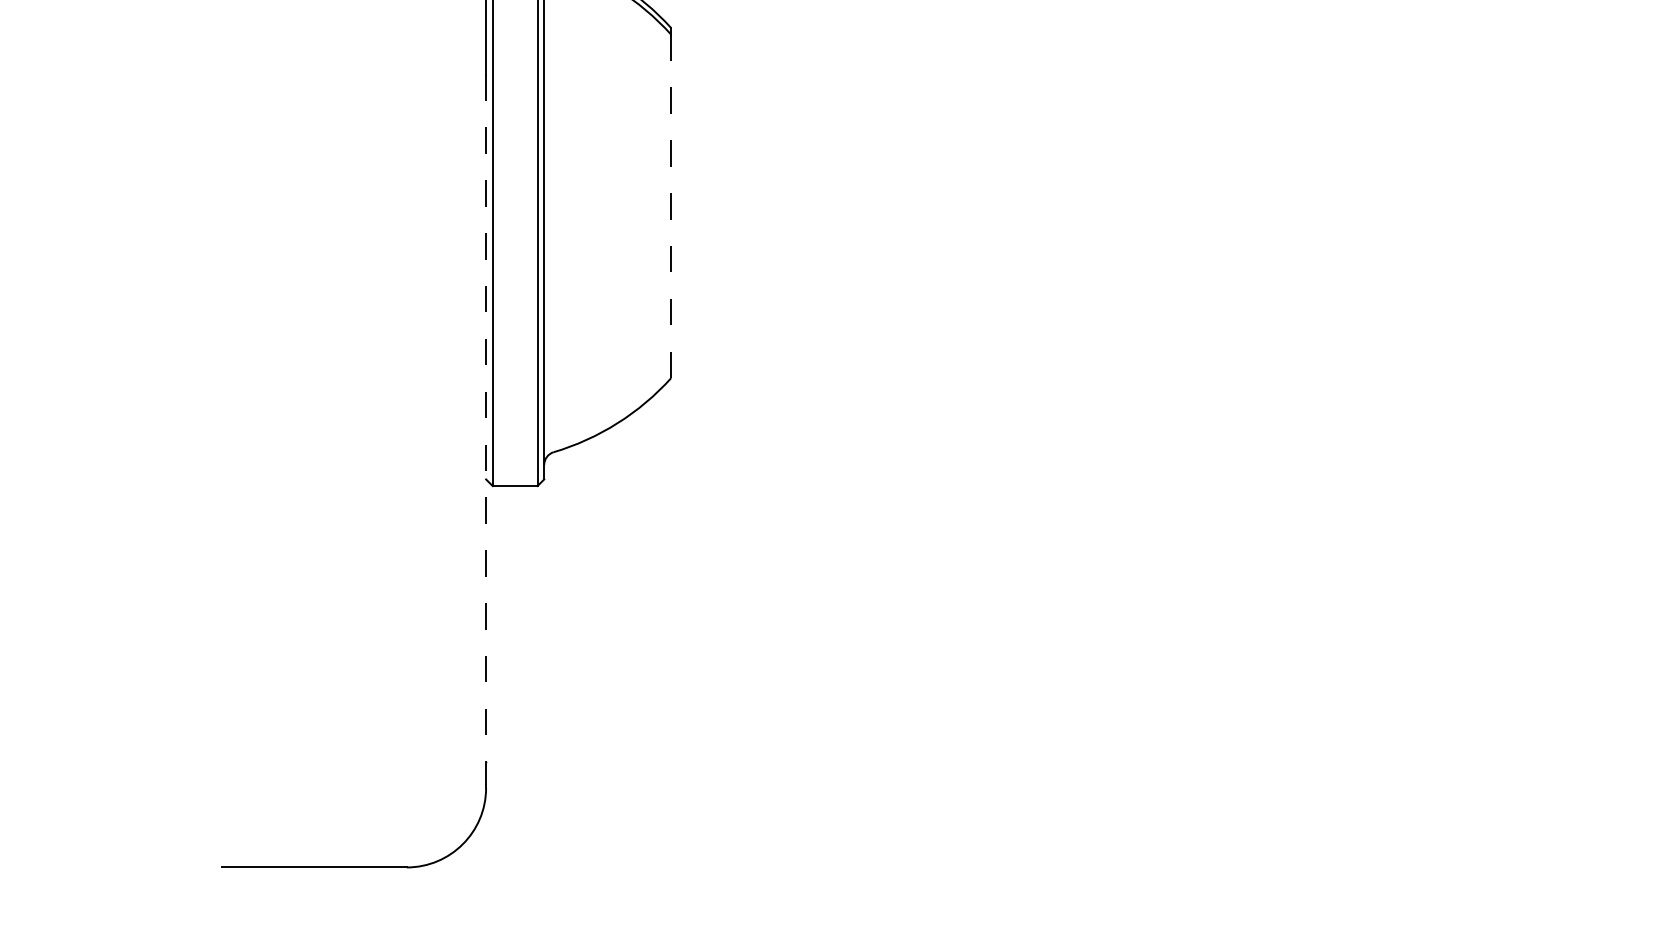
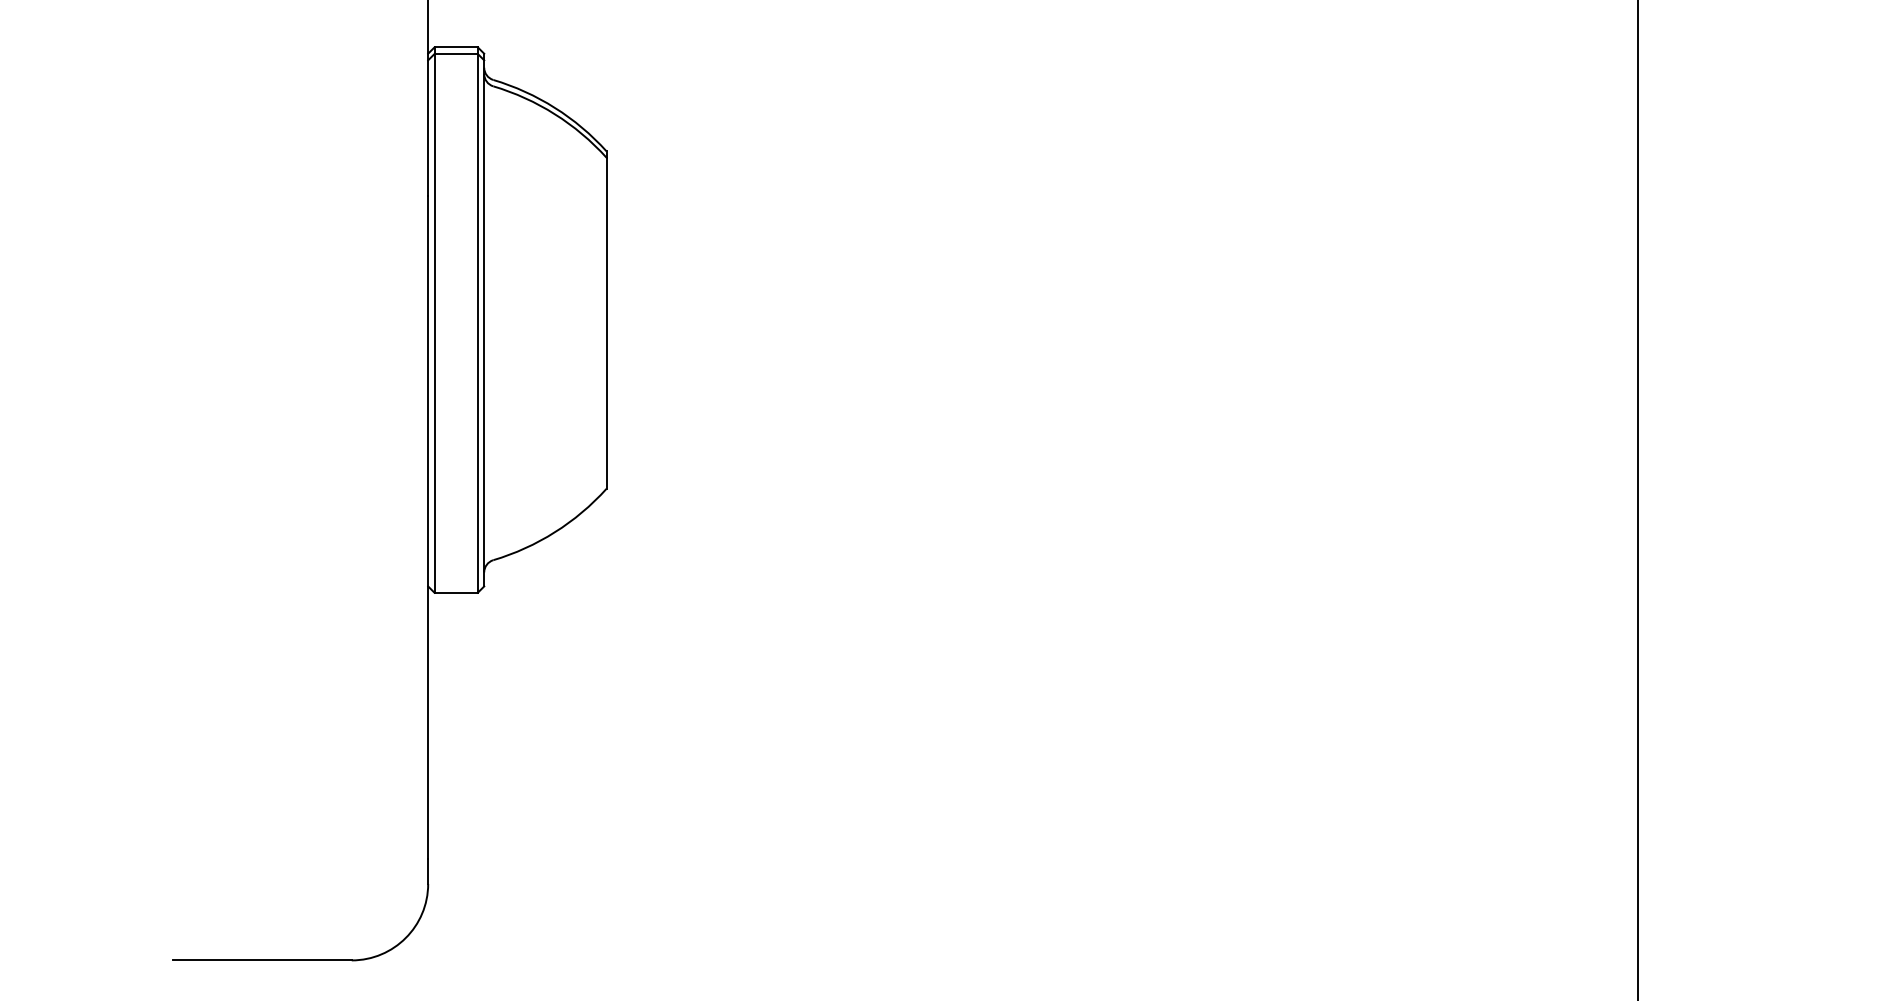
line: (671, 206) -> (606, 323), dashed -> solid
line: (486, 418) -> (428, 527), dashed -> solid

